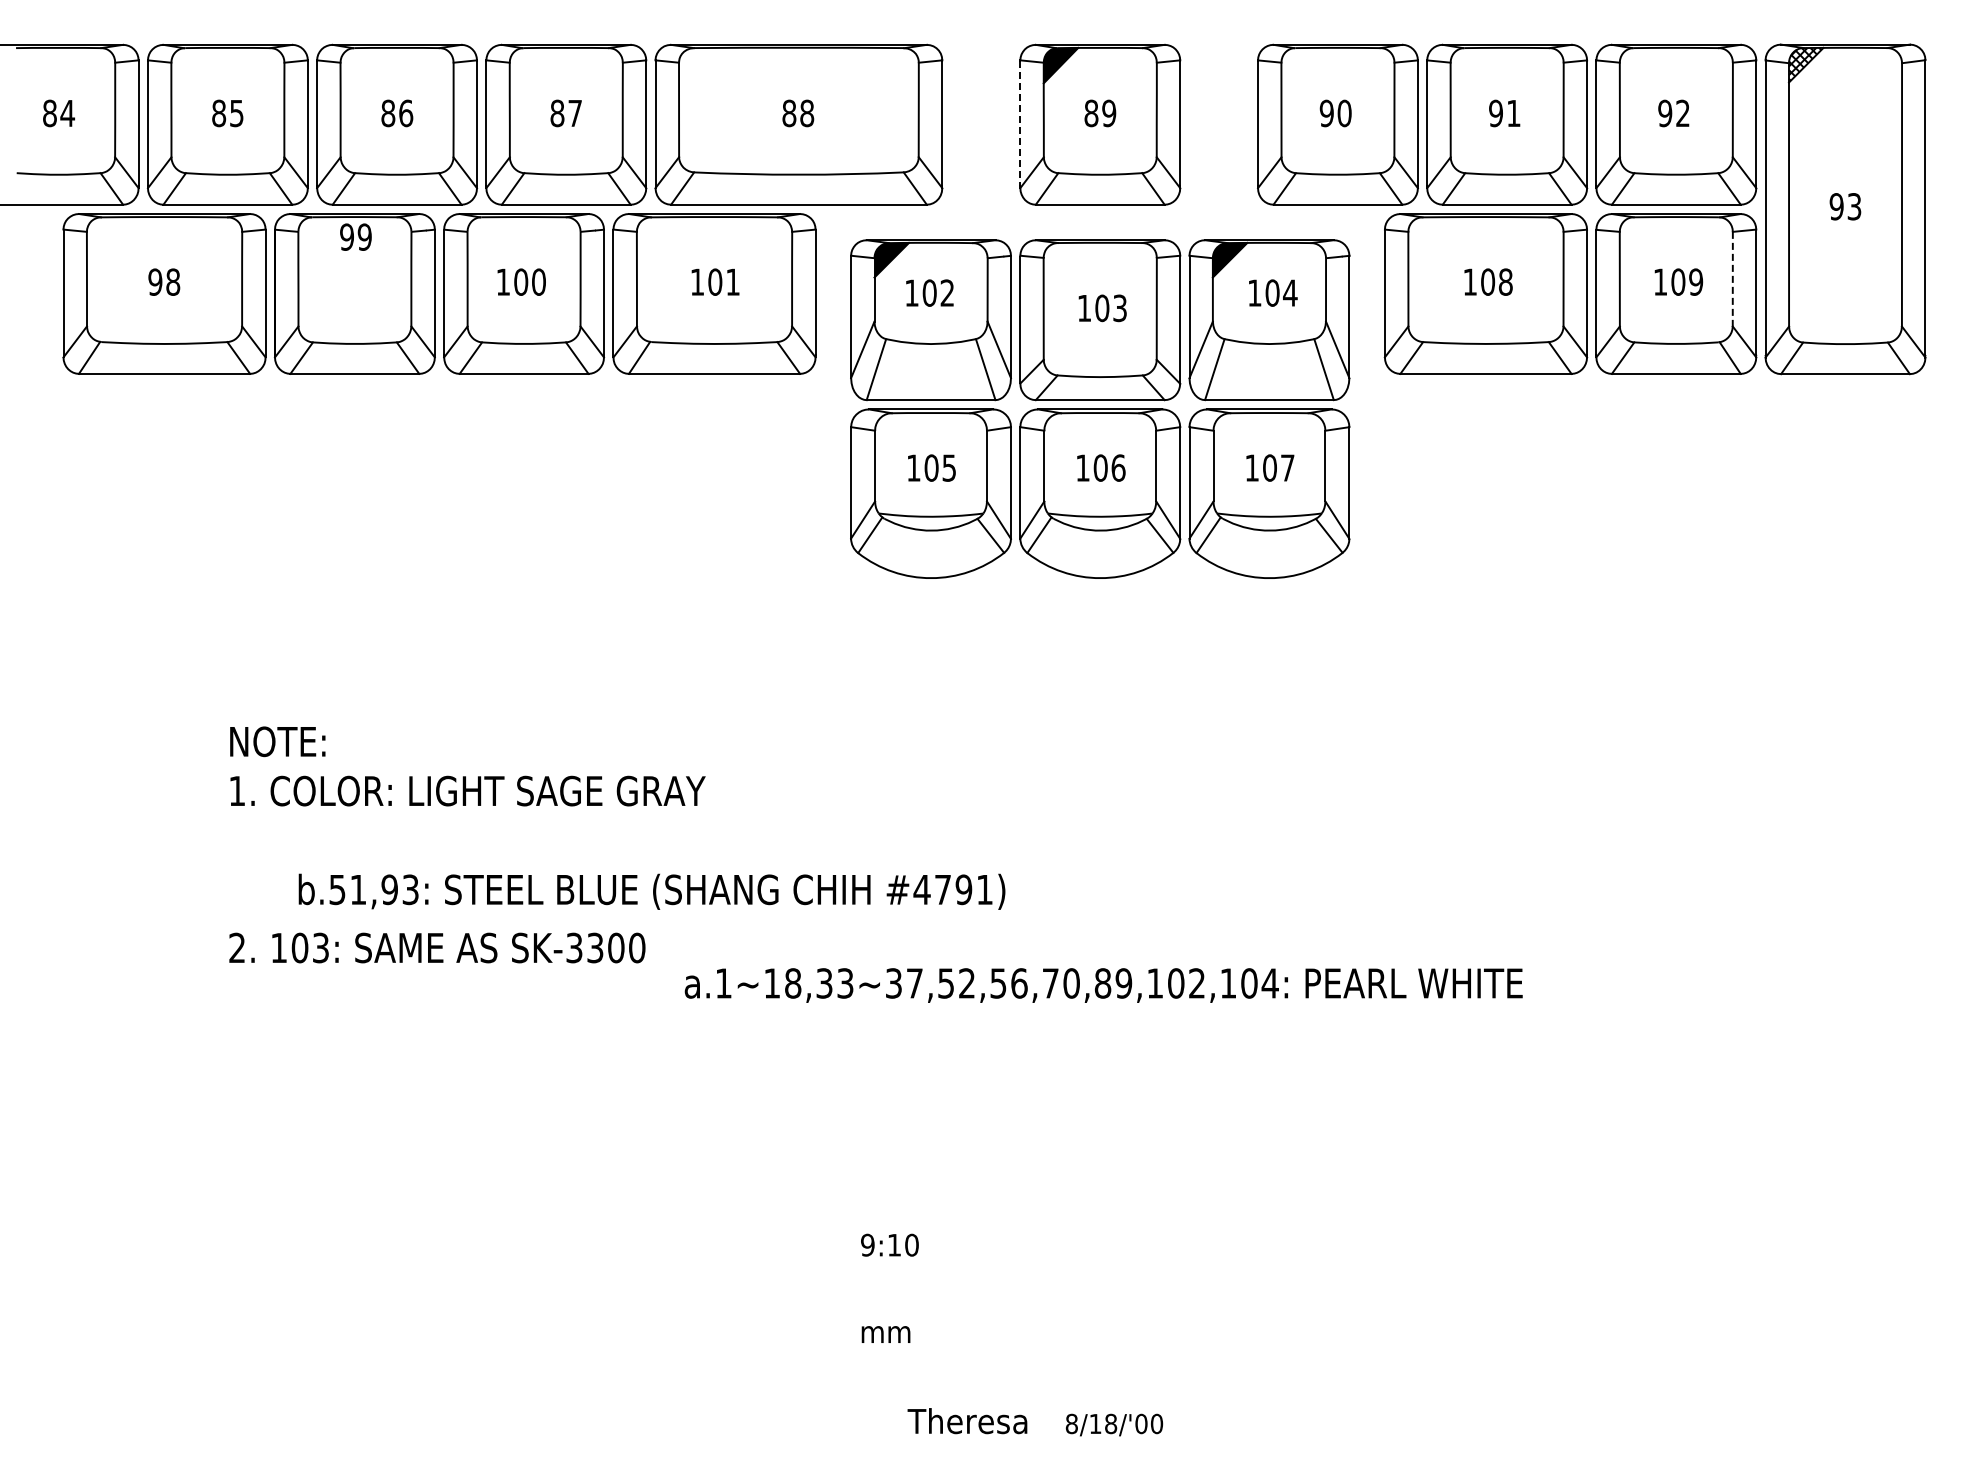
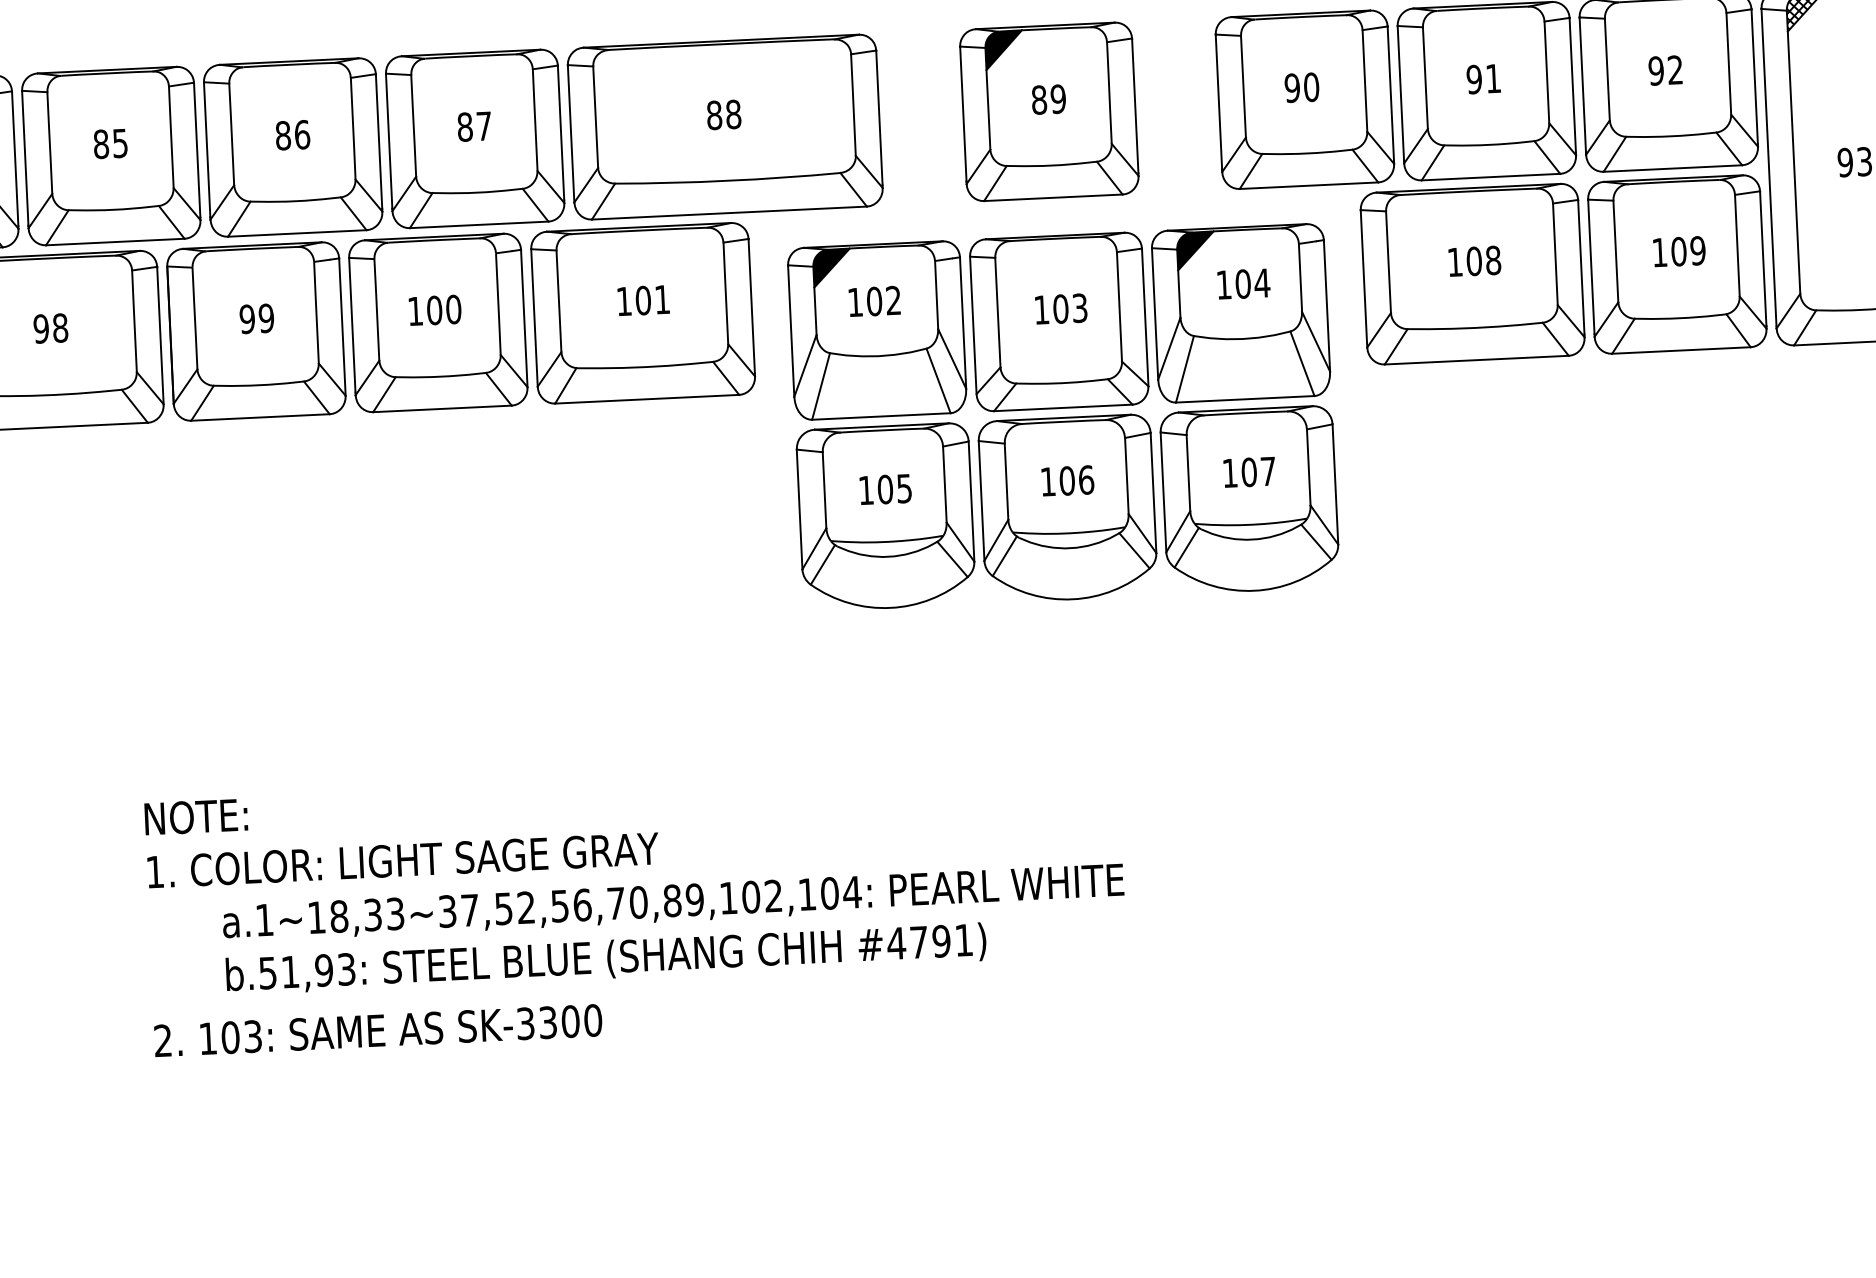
line: (1020, 123) -> (963, 114), dashed -> solid
text: (355, 236) -> (256, 318), moved
line: (1732, 278) -> (1737, 245), dashed -> solid
text: (1103, 985) -> (673, 903), moved

